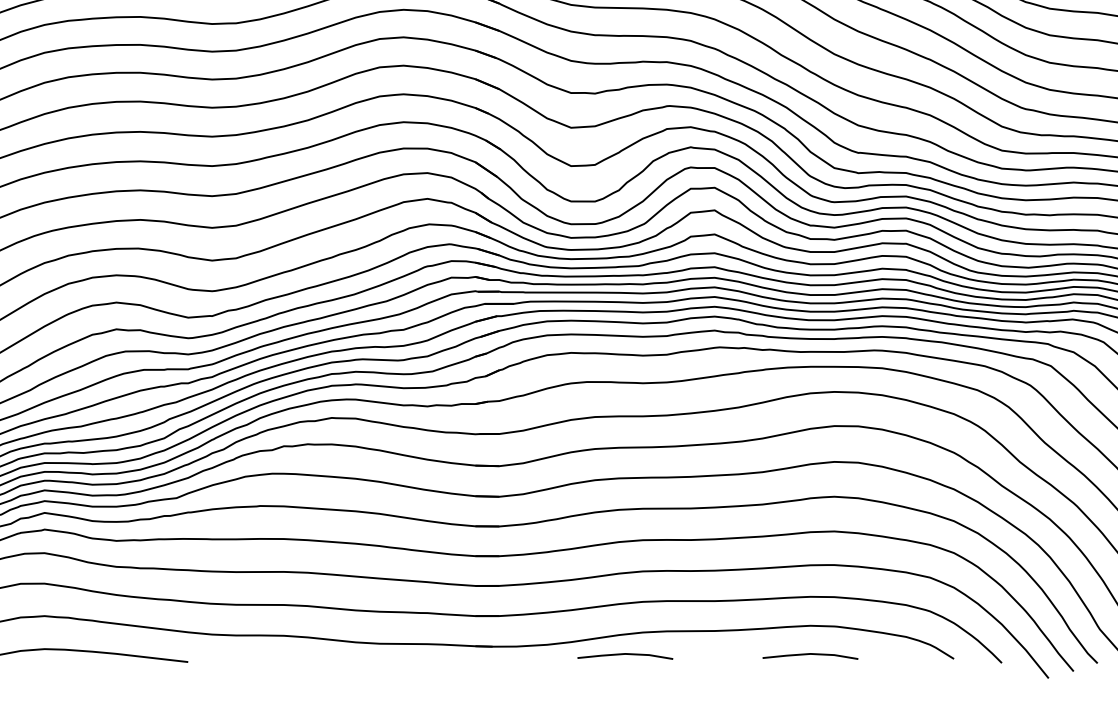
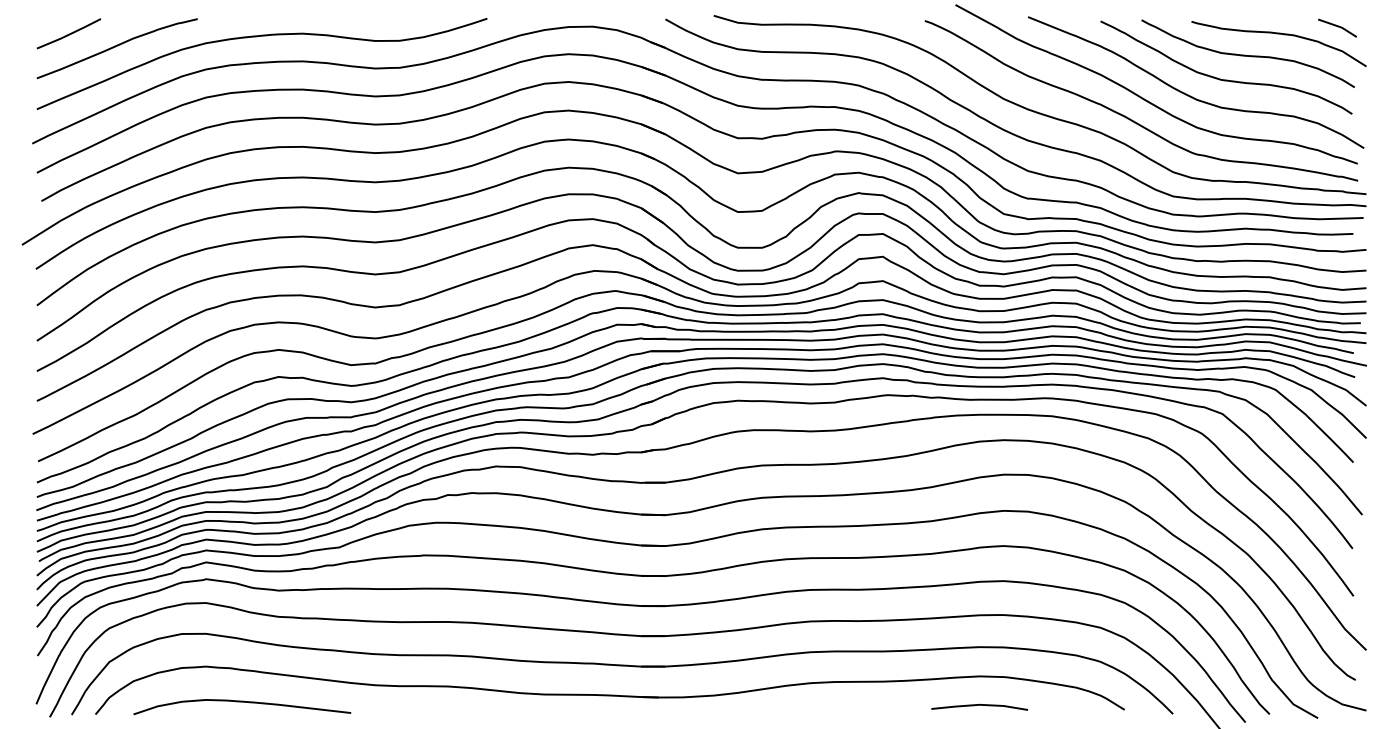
line: (625, 654) -> (792, 705), removed

